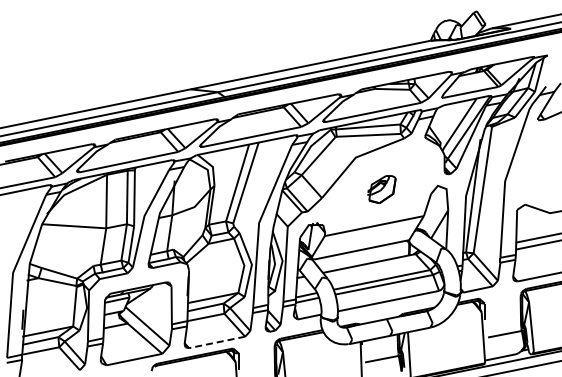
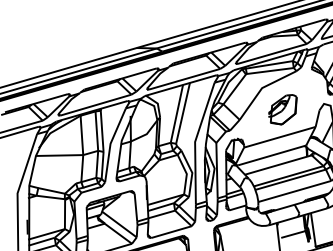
part: (381, 189) -> (282, 109), size x1.43
line: (217, 342) -> (171, 232), dashed -> solid

